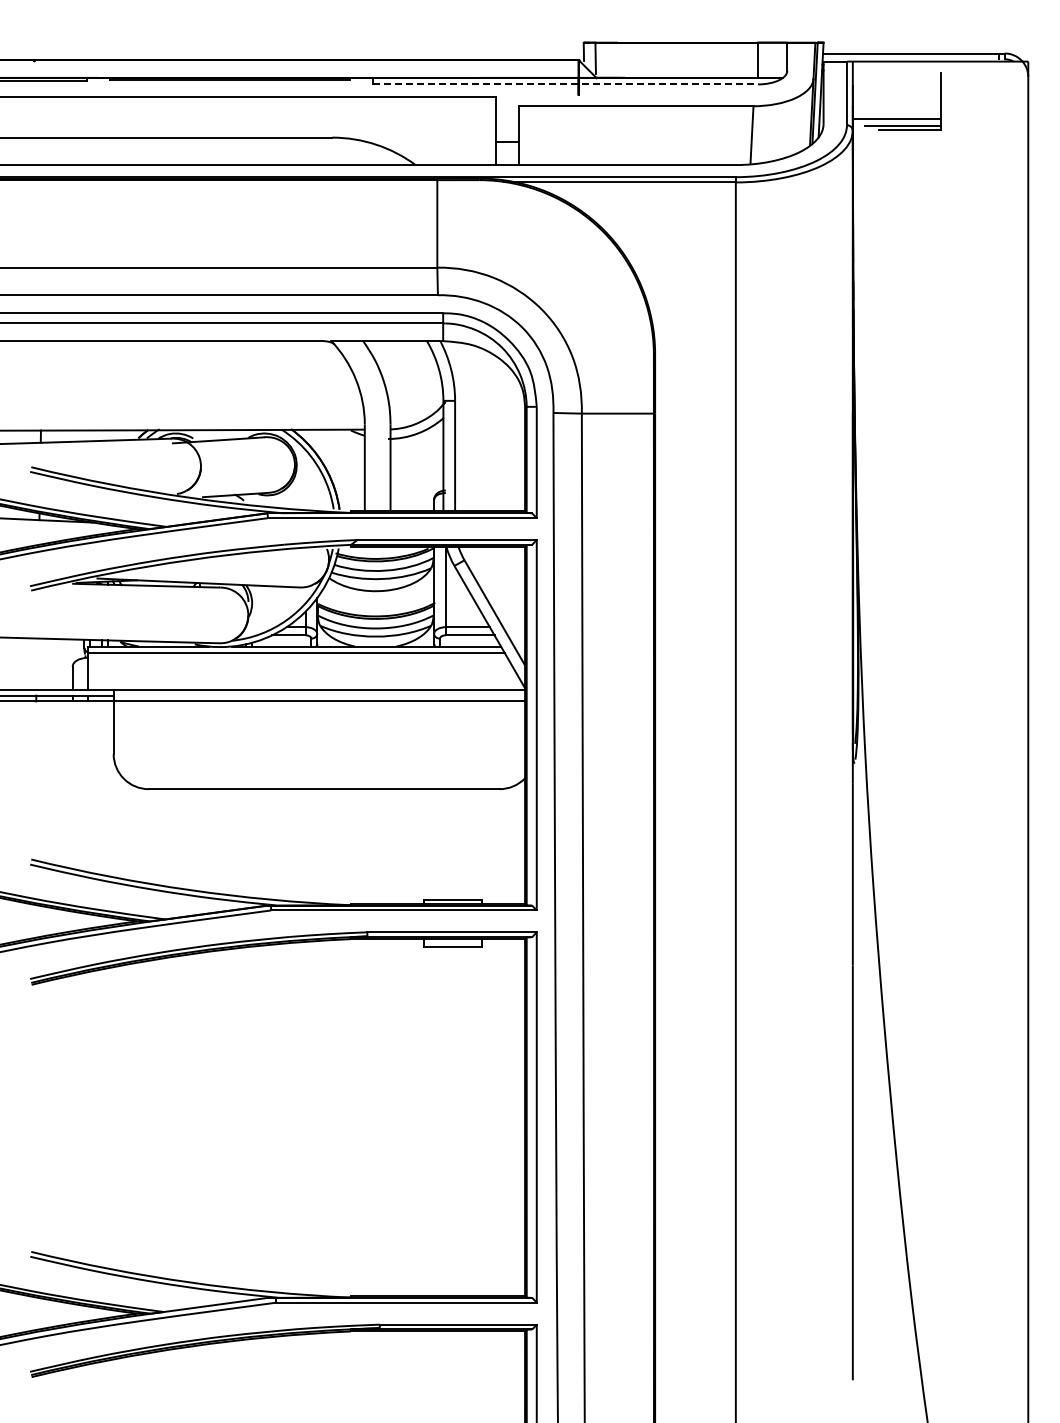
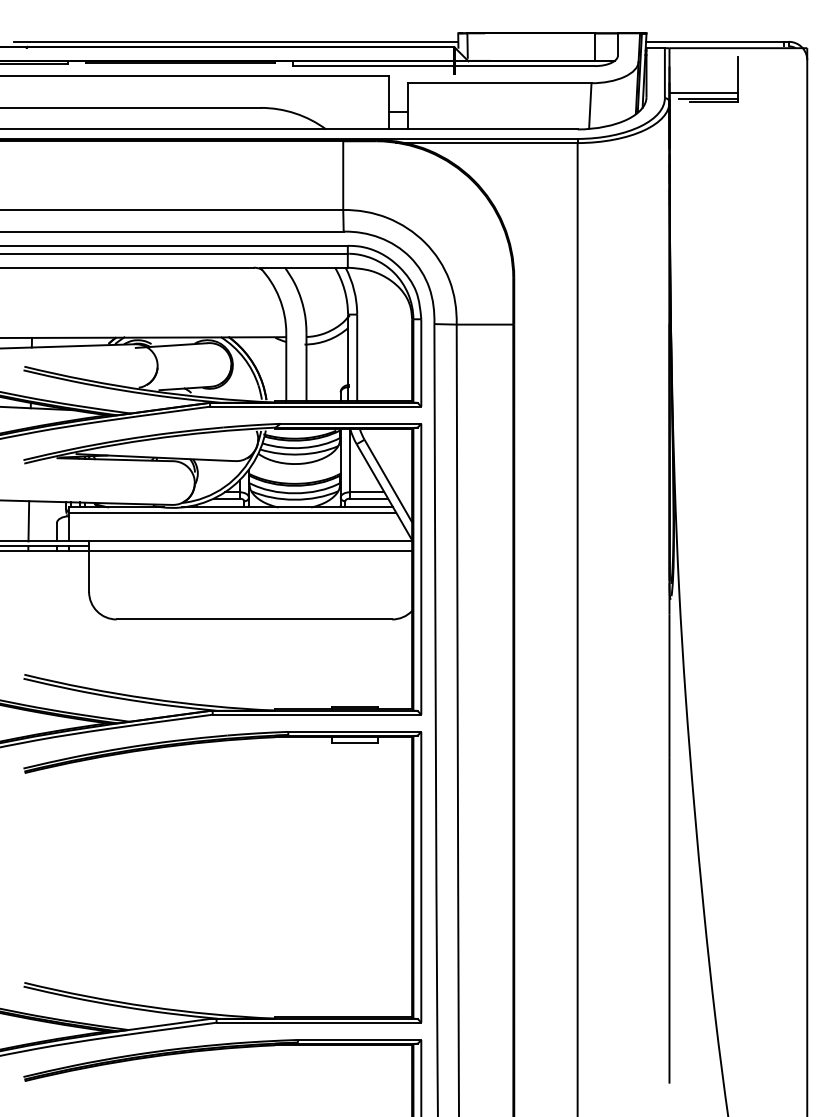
line: (300, 53) -> (235, 41), added
line: (566, 84) -> (444, 66), dashed -> solid
line: (36, 663) -> (28, 520), added

